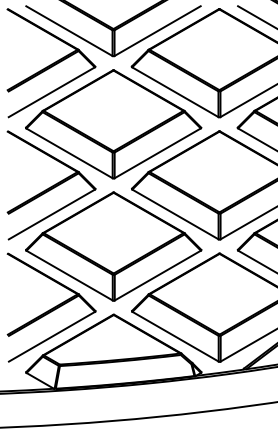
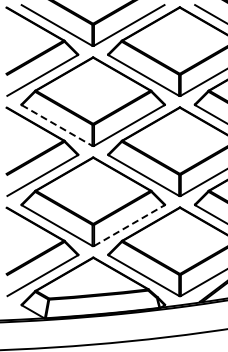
line: (69, 153) -> (57, 125), solid -> dashed
line: (157, 275) -> (129, 225), solid -> dashed

